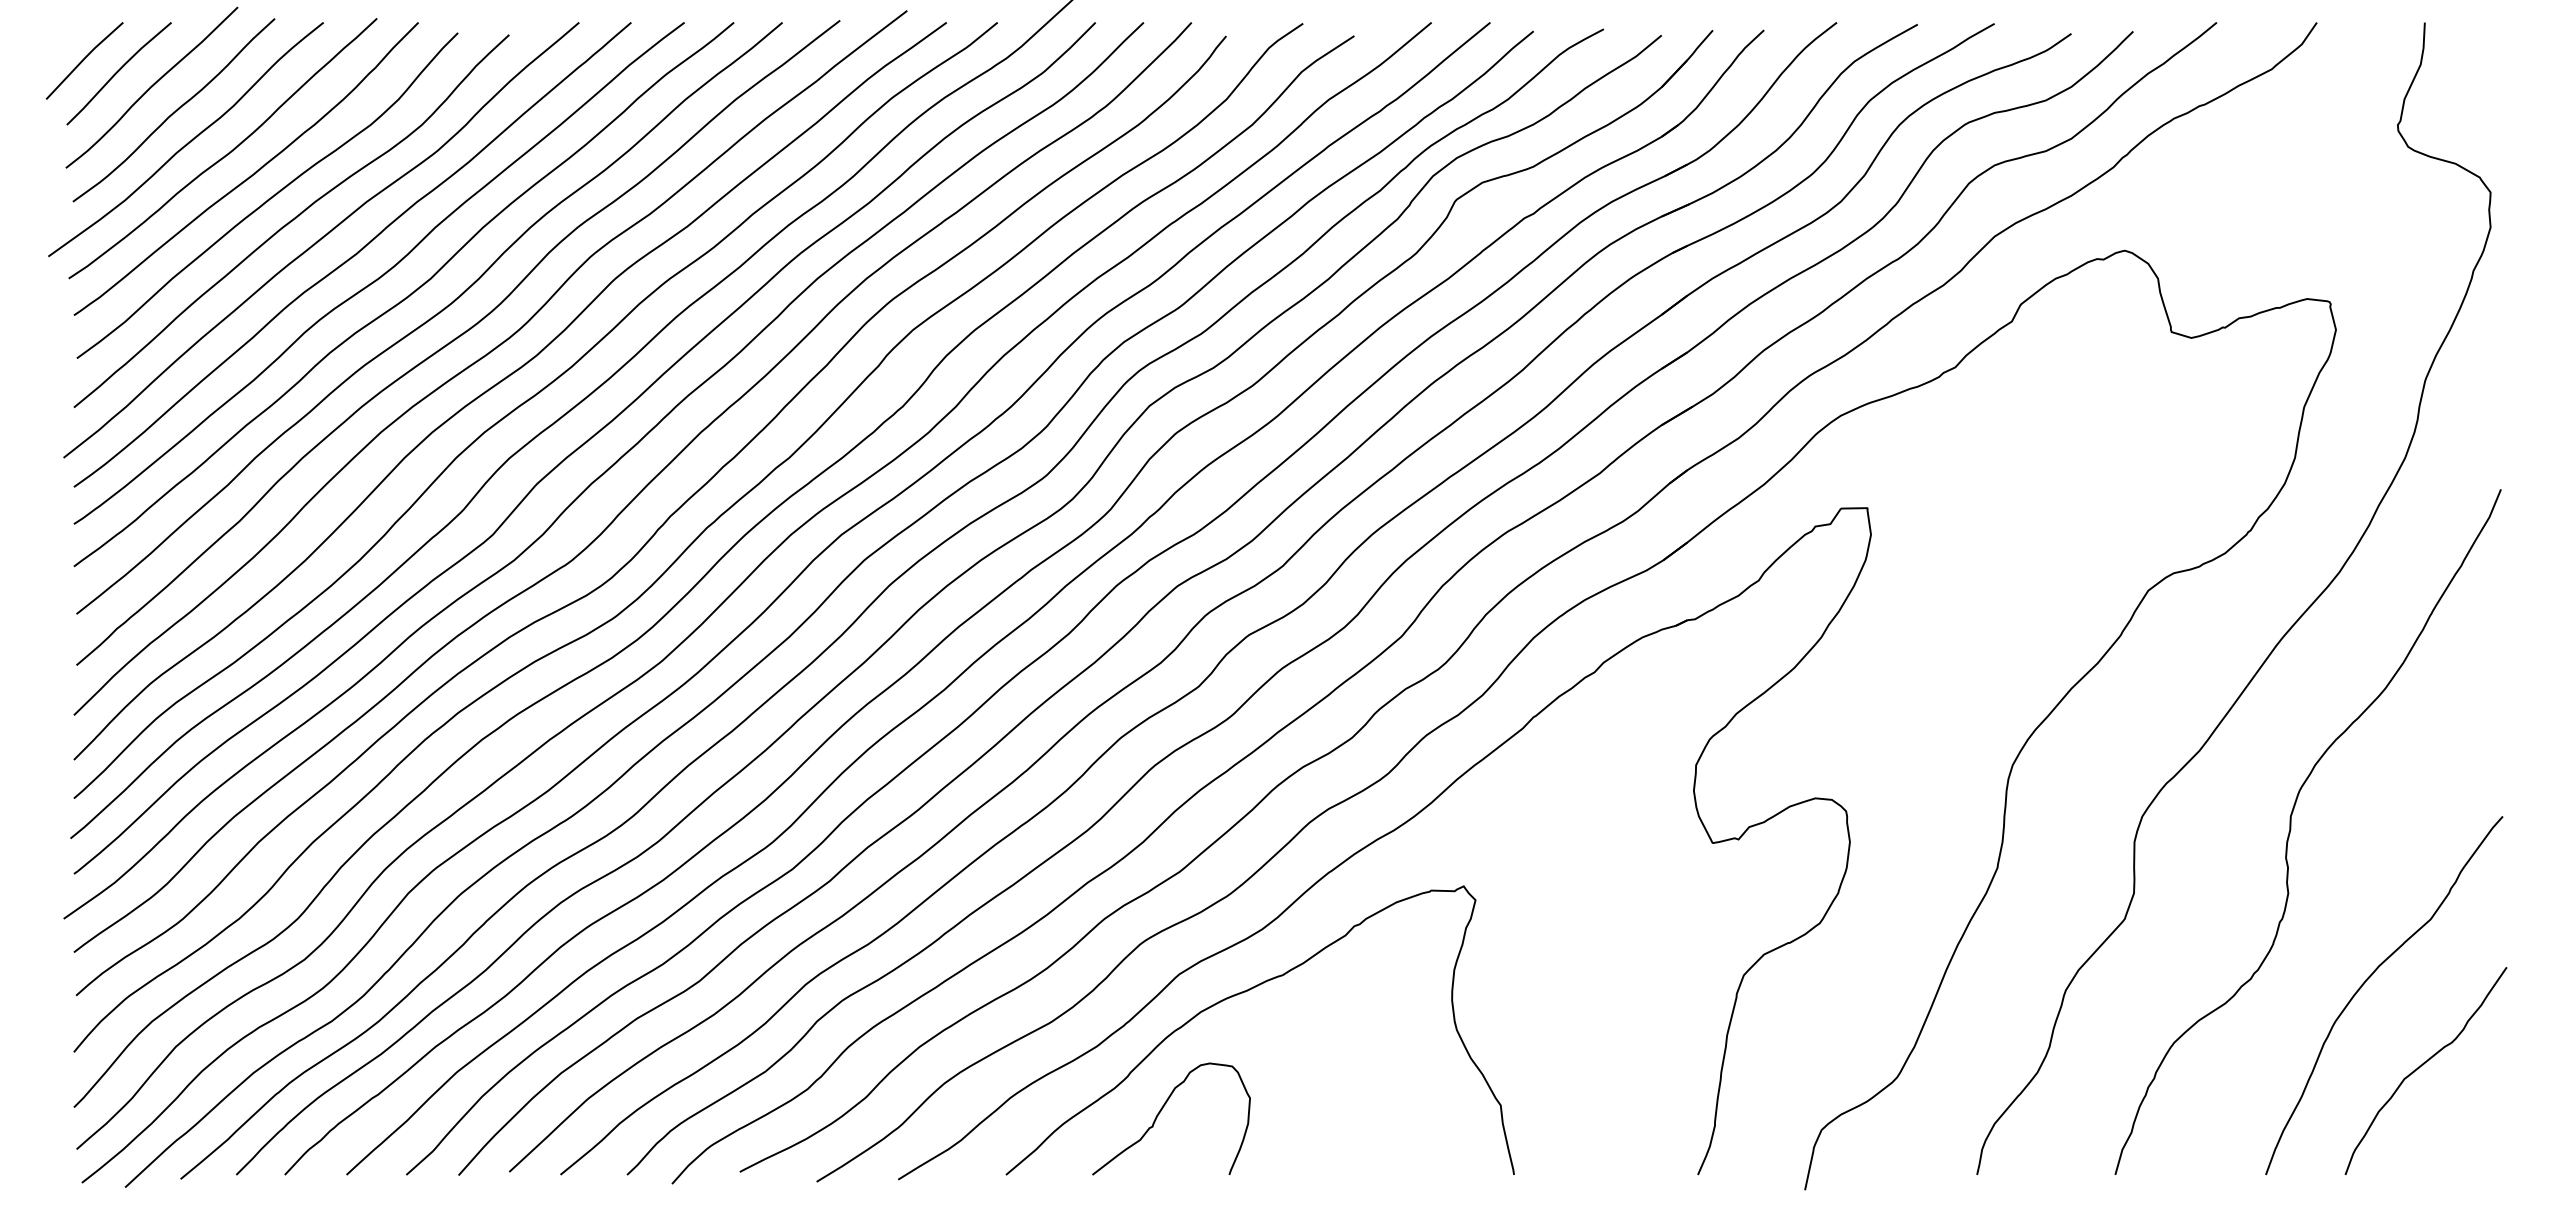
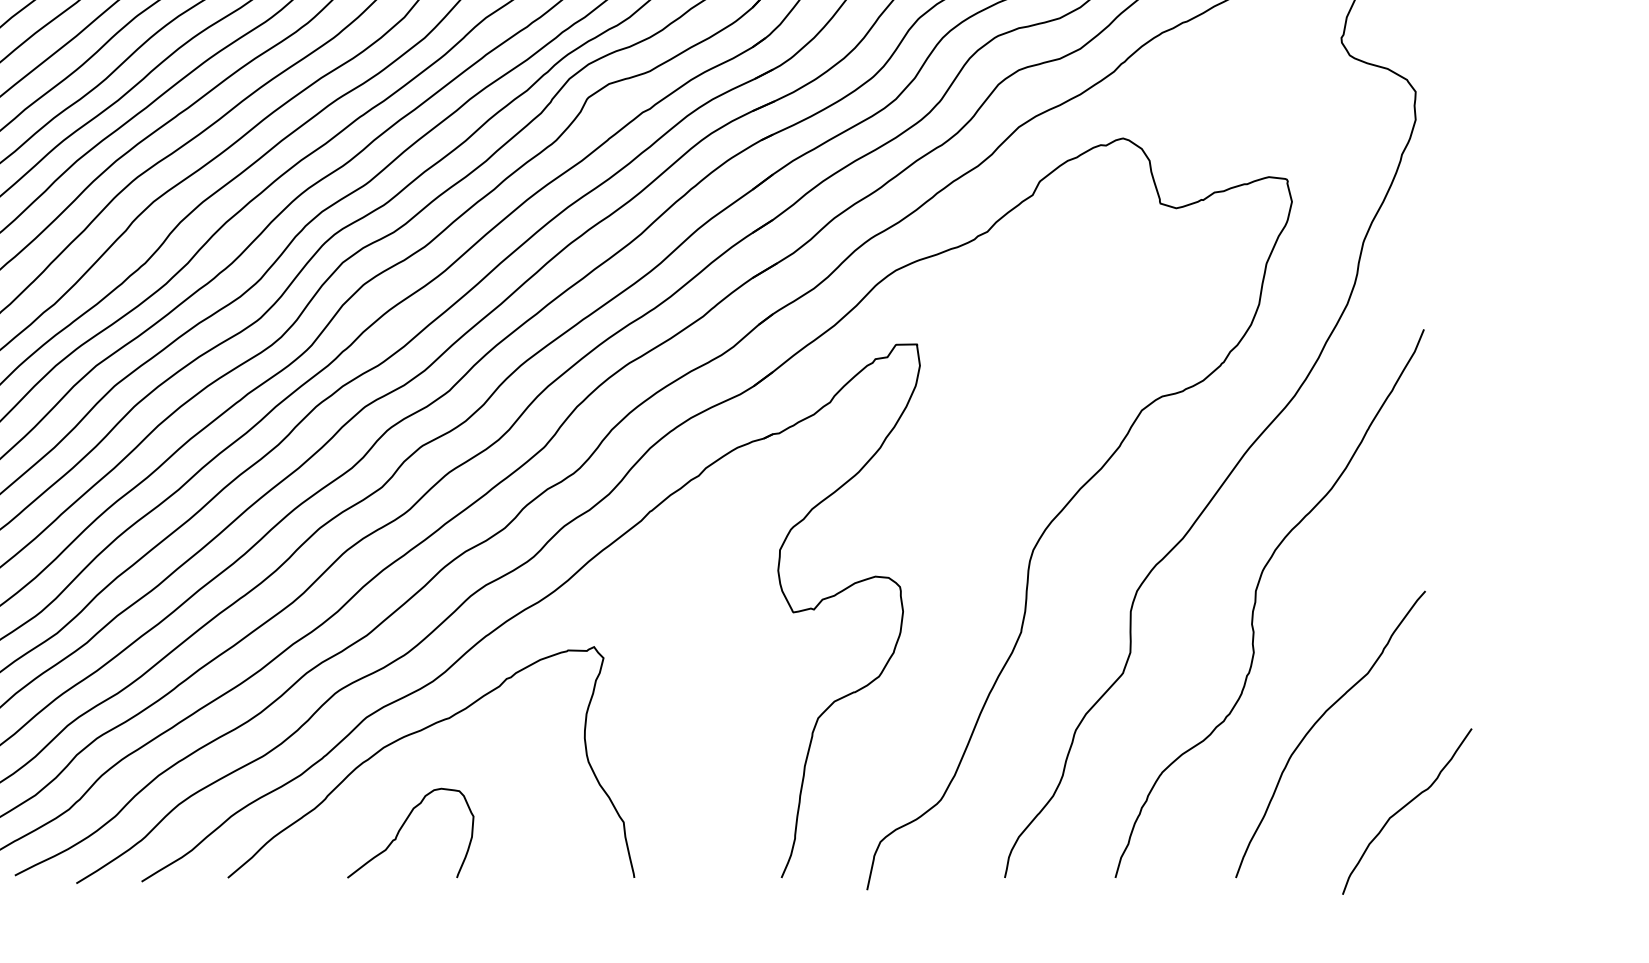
curve: (2423, 1065) -> (1405, 807), moved
curve: (1161, 1111) -> (402, 827), moved

